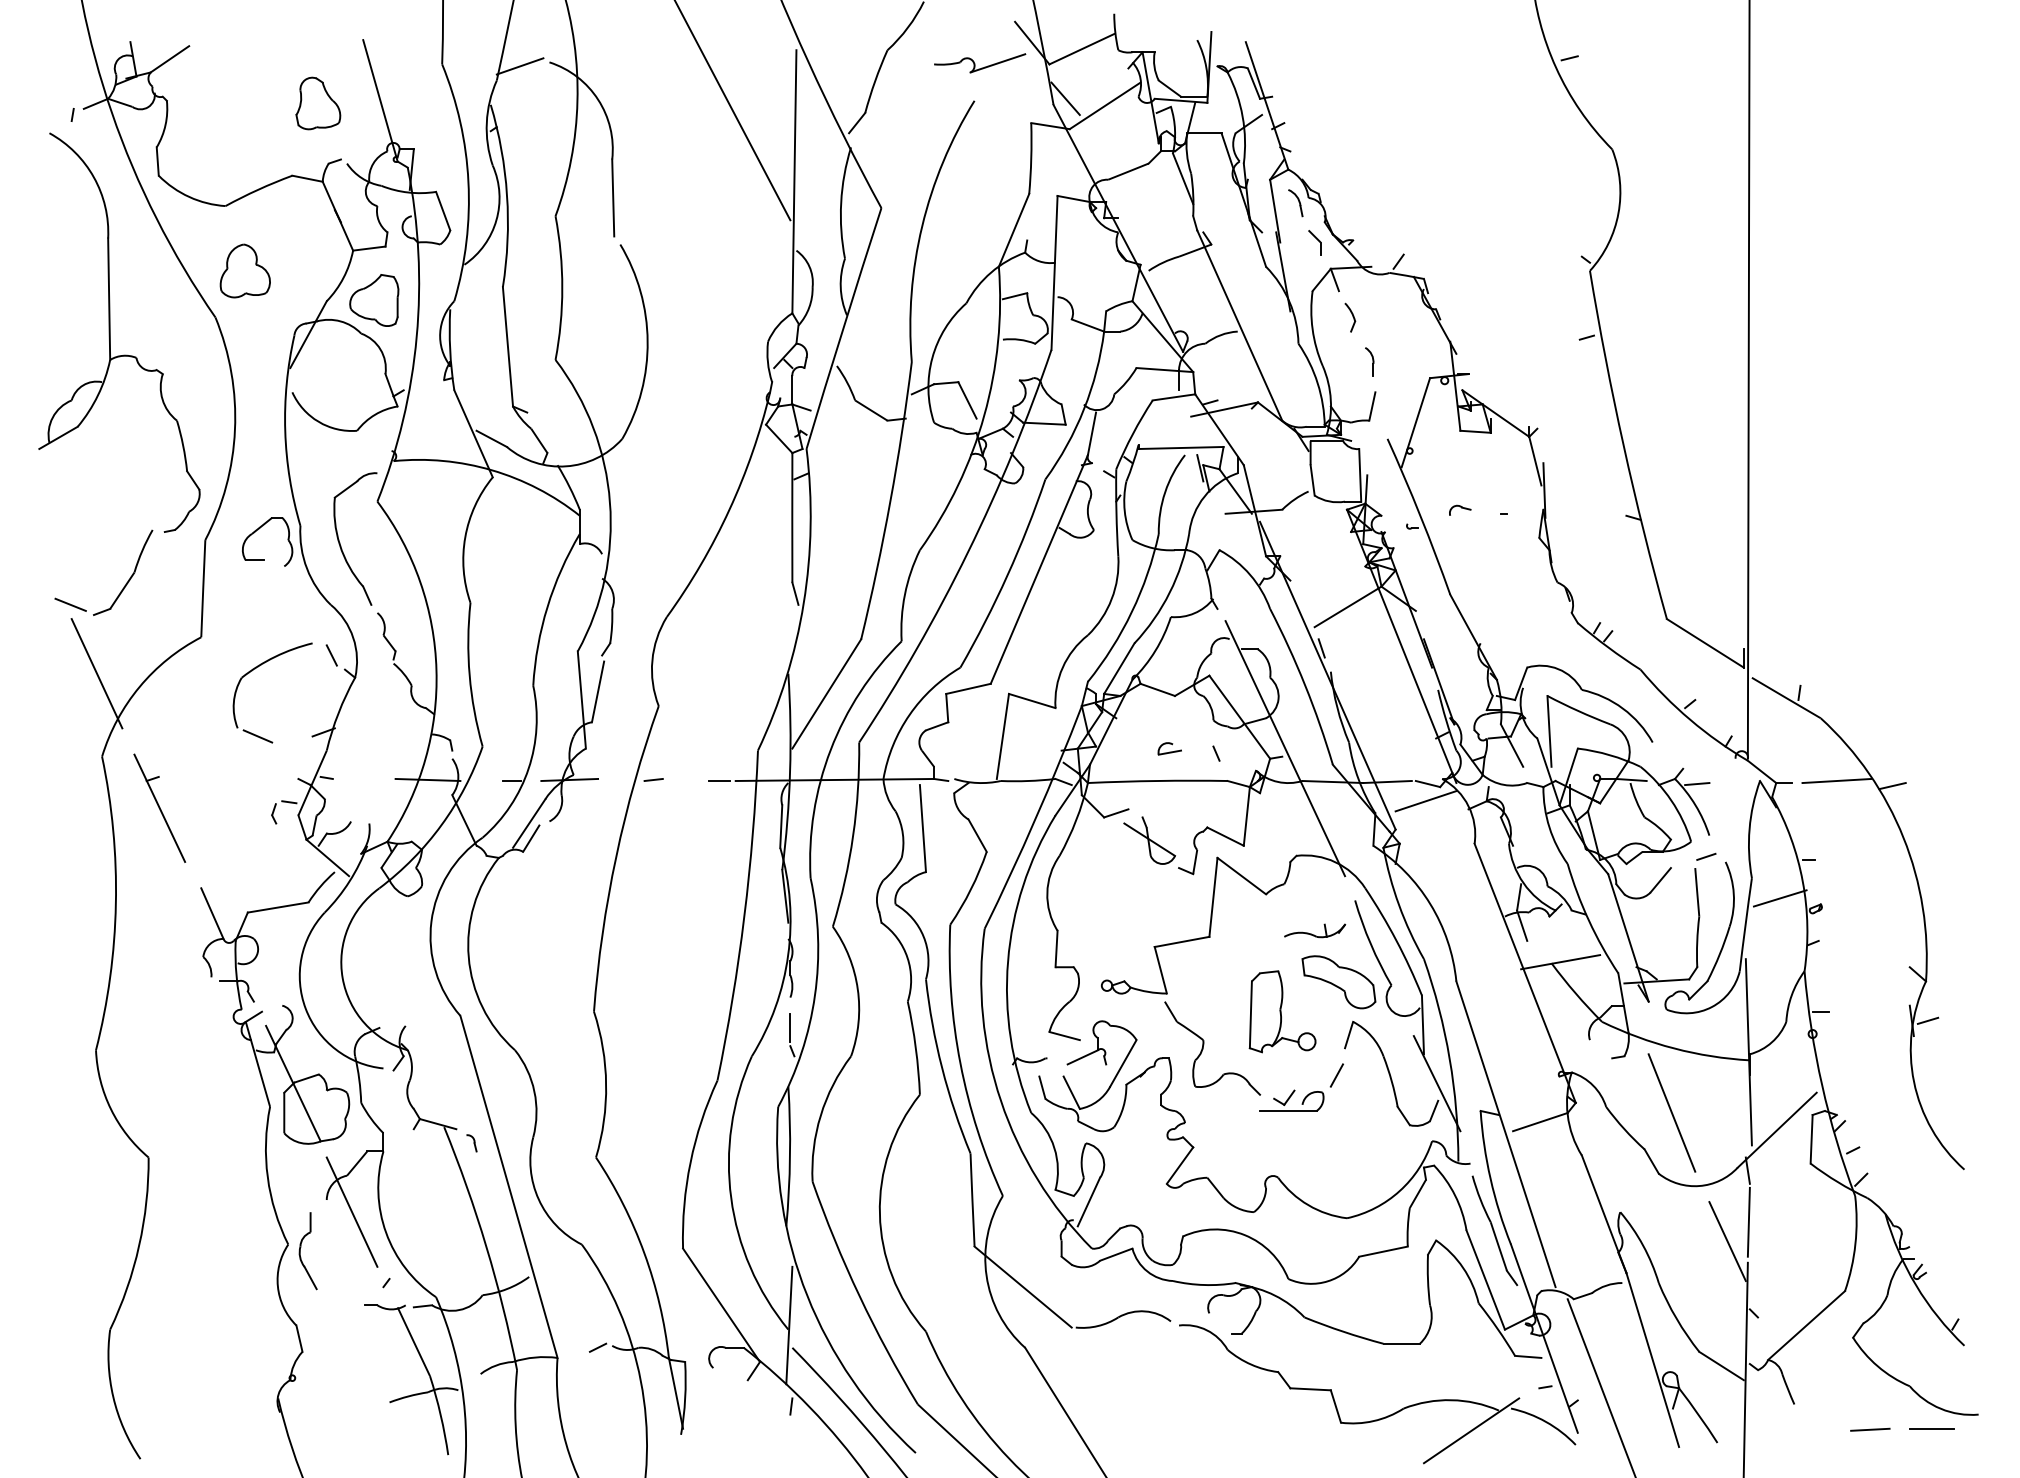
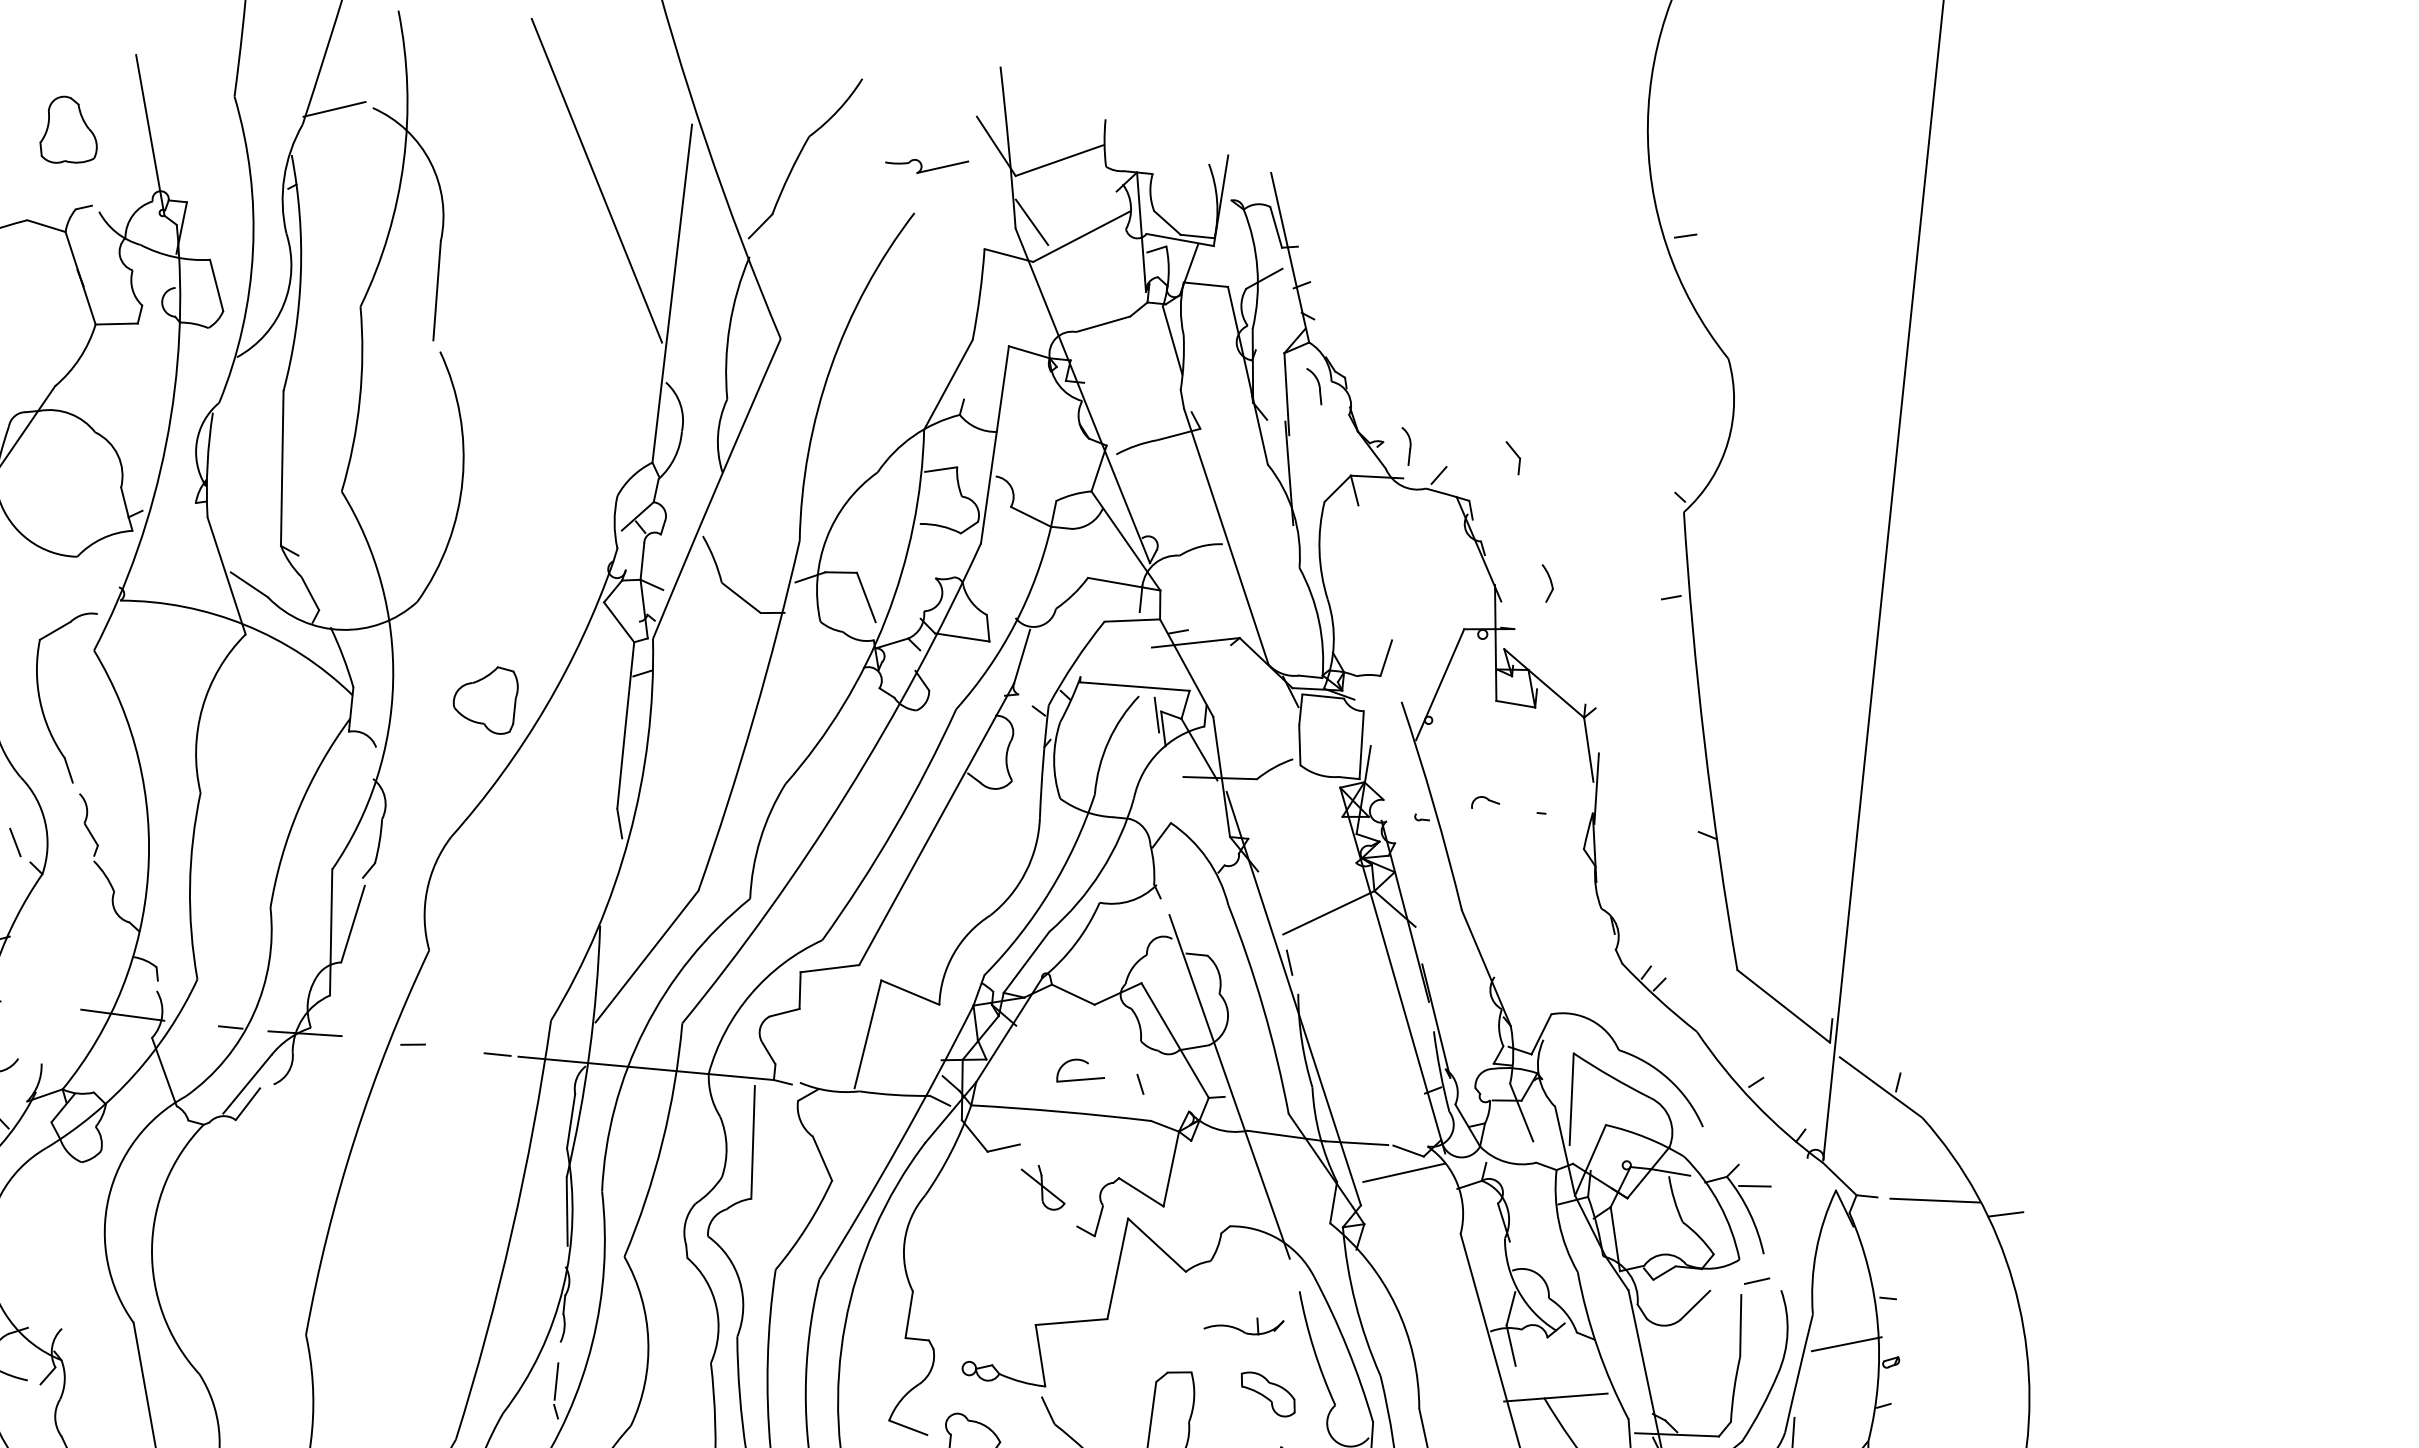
part: (980, 63) -> (927, 165), size x0.7
part: (1314, 242) -> (1512, 457), moved
part: (374, 300) -> (485, 699), moved
part: (1350, 317) -> (1547, 583), moved
part: (1369, 361) -> (1405, 445), moved
part: (1169, 748) -> (1080, 1071), size x1.6
part: (1149, 840) -> (1042, 1187), size x0.7
part: (1338, 982) -> (1267, 1394), size x0.6

